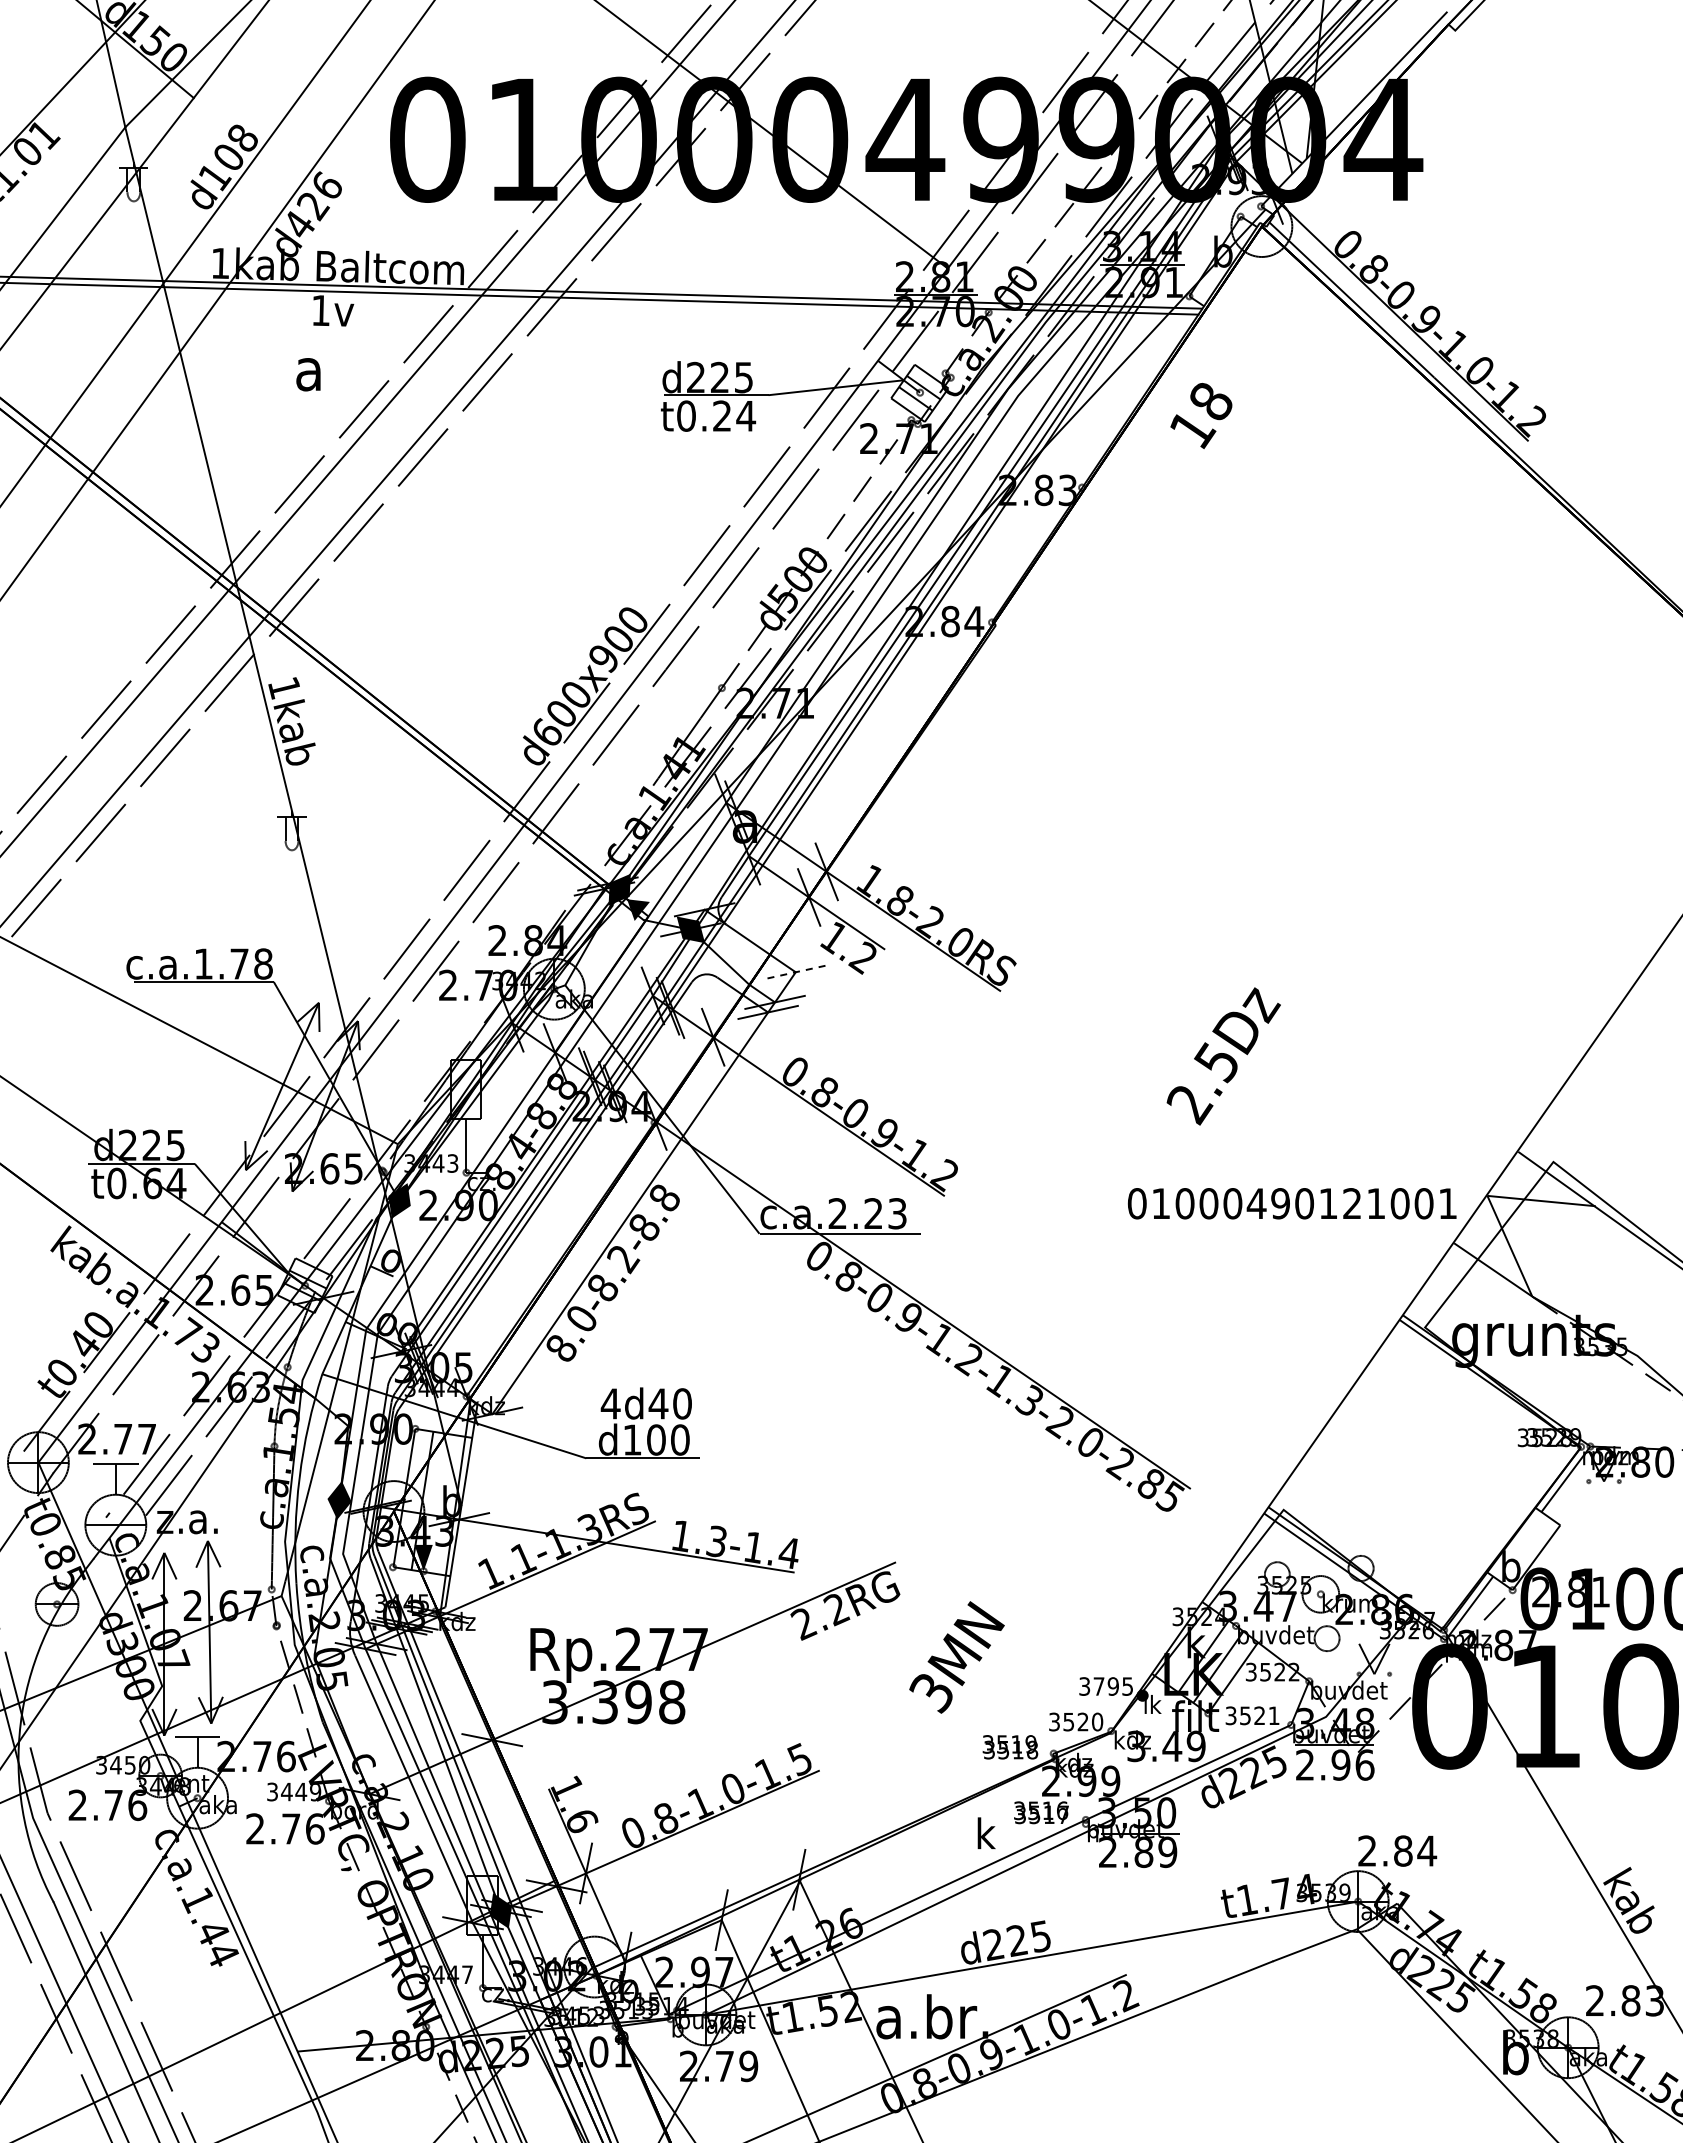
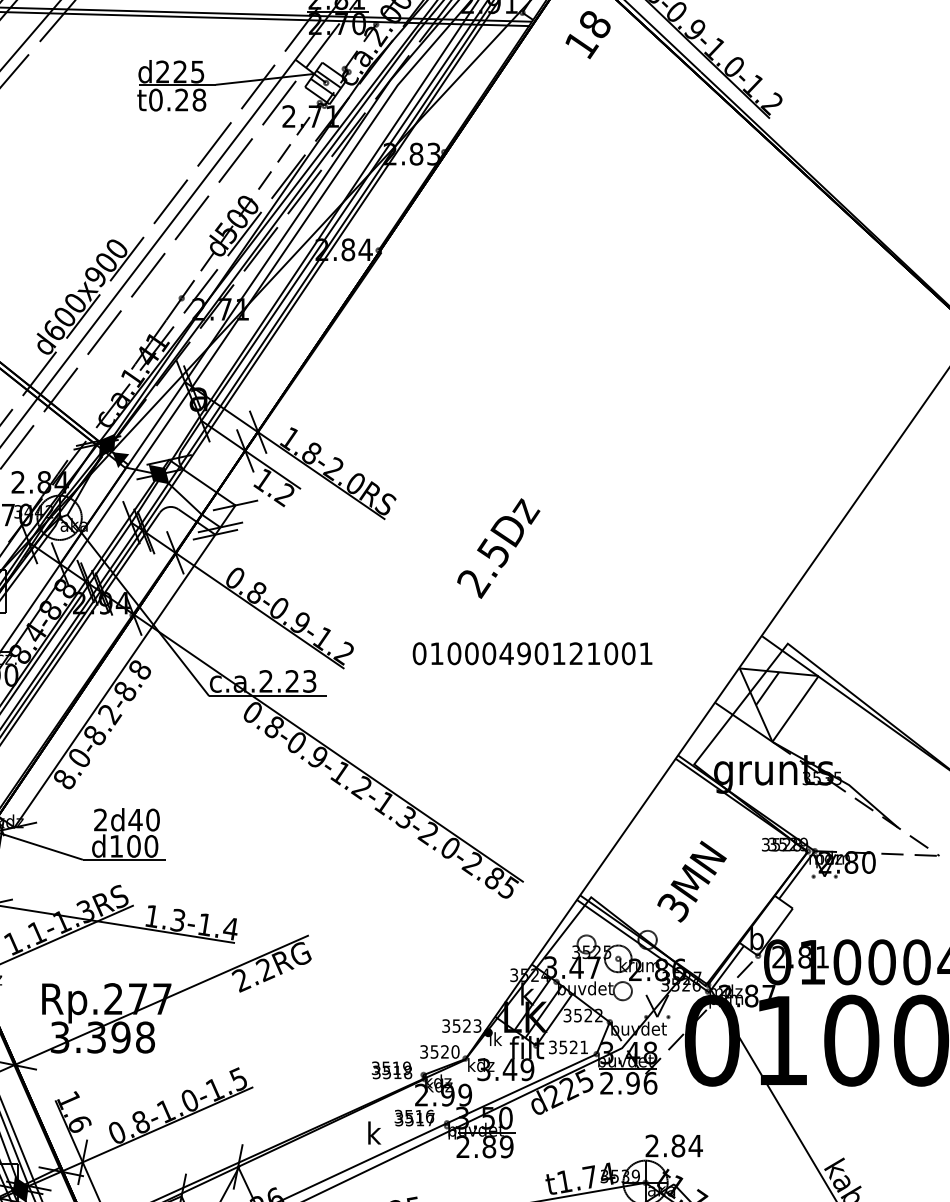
text: (746, 415) -> (199, 99), t0.24 -> t0.28
text: (1201, 416) -> (588, 35), moved
line: (795, 972) -> (235, 505), dashed -> solid
text: (1223, 1056) -> (498, 548), moved
text: (1292, 1203) -> (532, 653), moved
line: (1525, 1223) -> (767, 688), added
line: (1563, 1251) -> (795, 708), added
text: (610, 1403) -> (100, 819), 4d40 -> 2d40
text: (956, 1657) -> (691, 881), moved
text: (1113, 1686) -> (467, 1026), 3795 -> 3523

